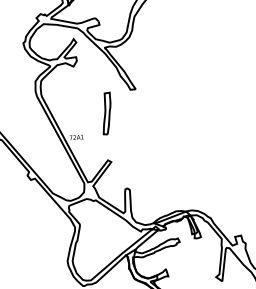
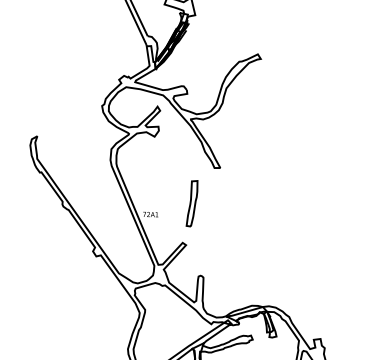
part: (106, 113) -> (191, 203), moved

